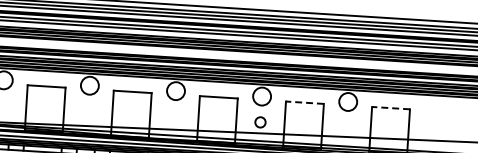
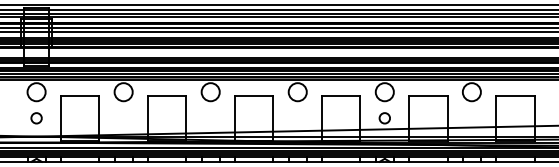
line: (304, 102) -> (427, 95), dashed -> solid
line: (390, 107) -> (514, 95), dashed -> solid

